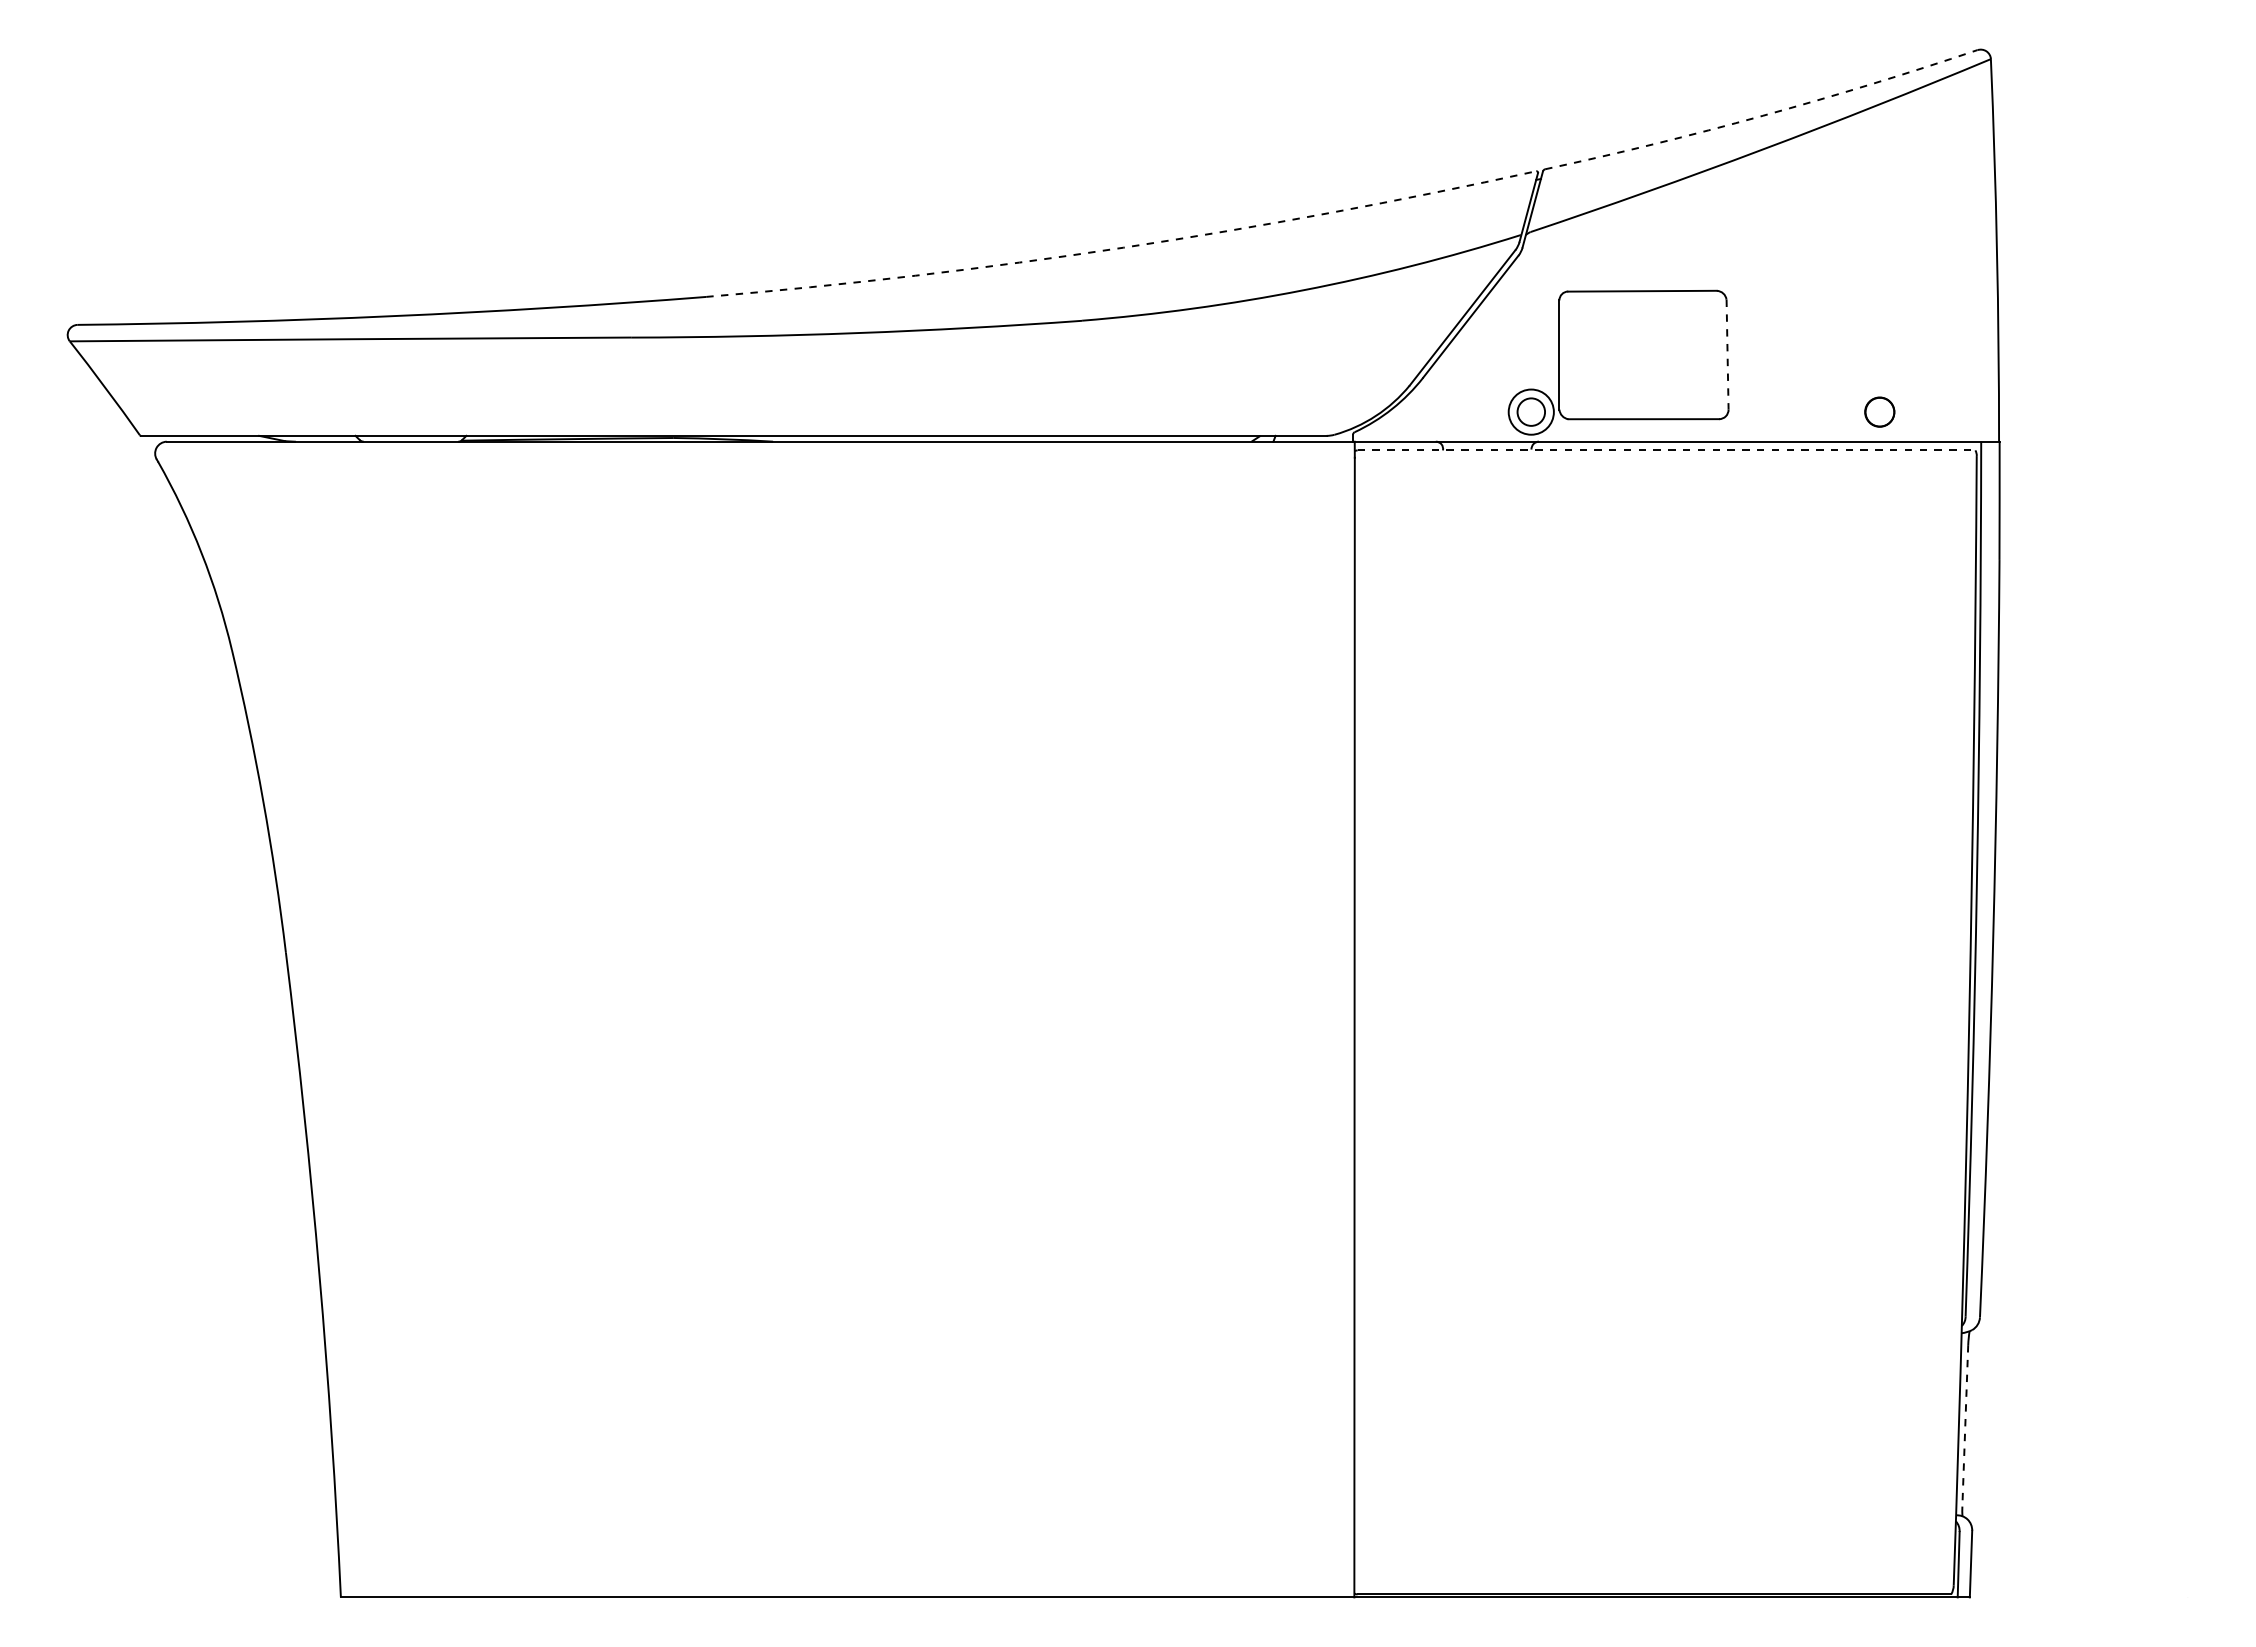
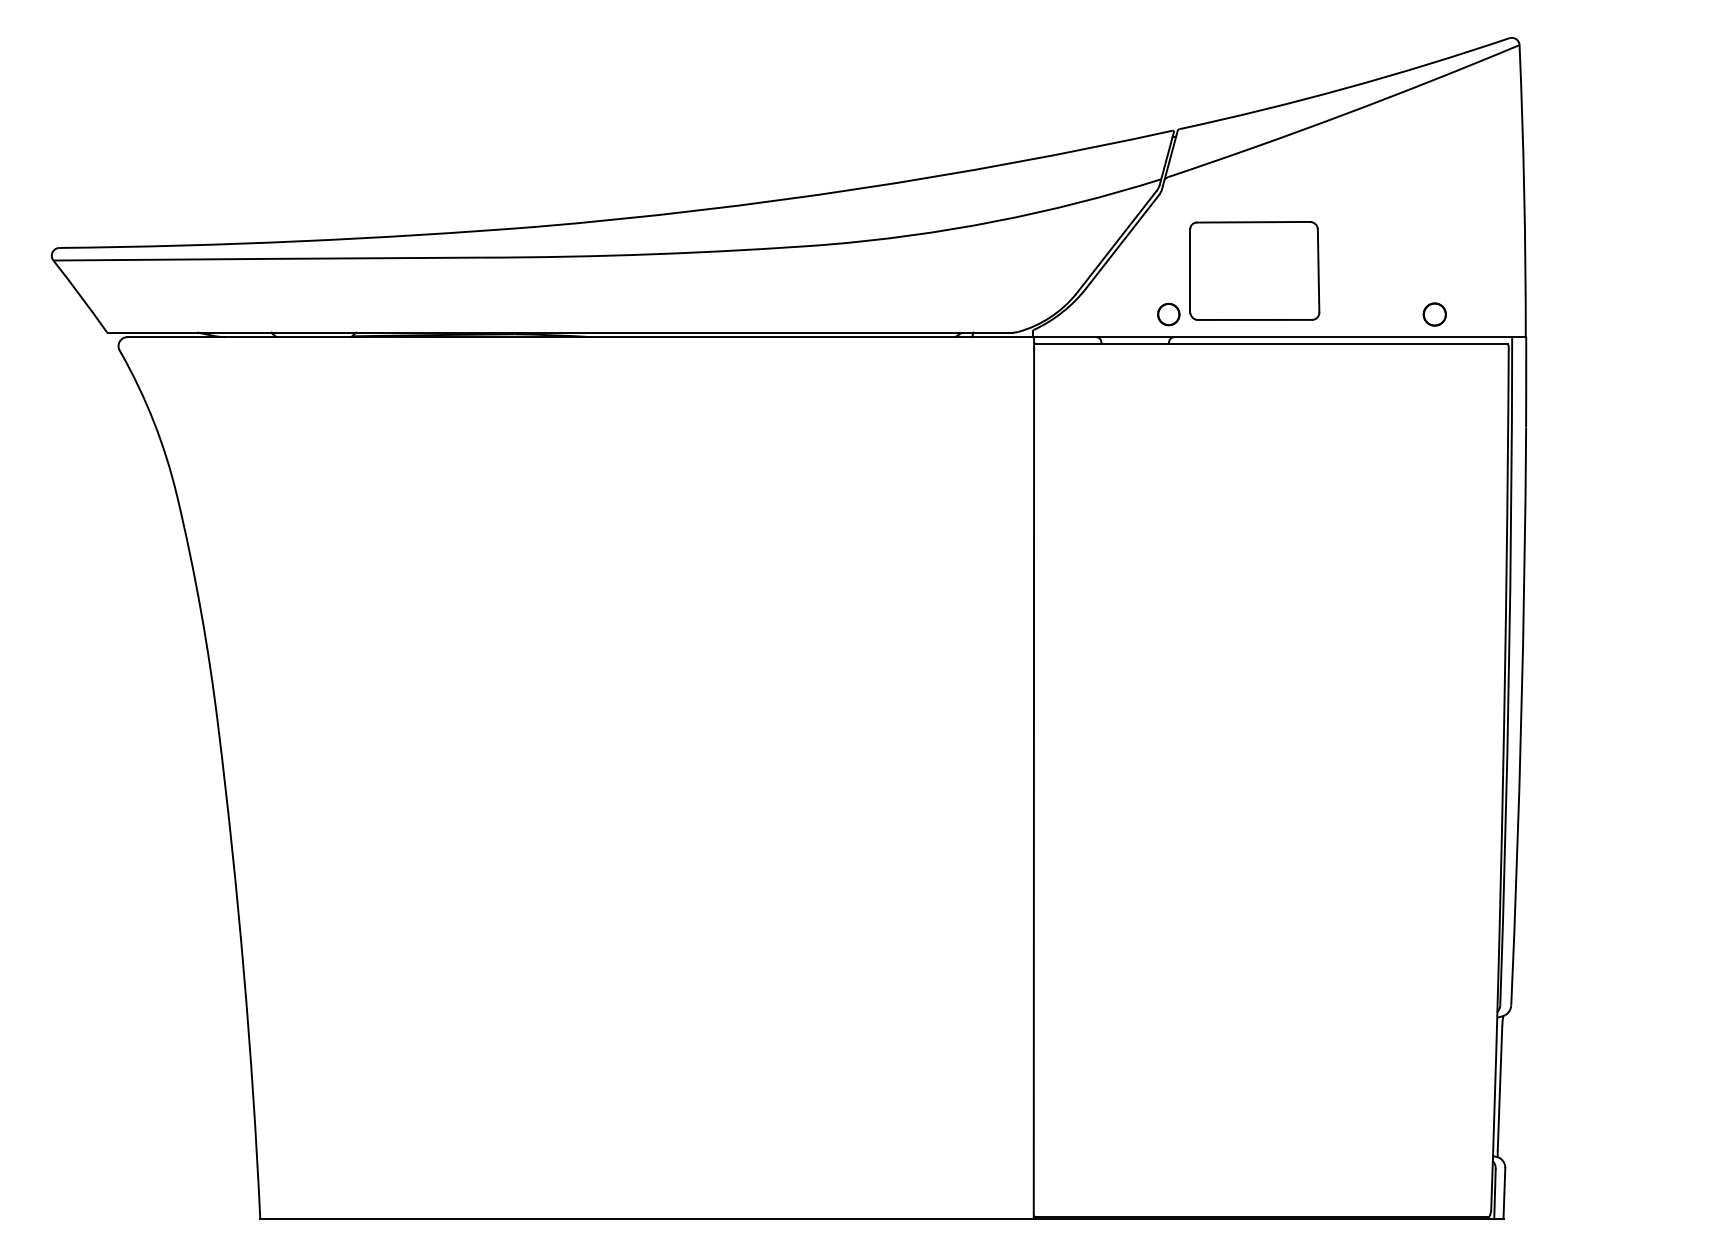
arc: (1762, 115) -> (1345, 88), dashed -> solid
arc: (1123, 247) -> (857, 188), dashed -> solid
line: (1727, 354) -> (1318, 270), dashed -> solid
circle: (1531, 412) -> (1168, 314), size x0.62
line: (1666, 450) -> (1271, 343), dashed -> solid
line: (1965, 1425) -> (1500, 1087), dashed -> solid

